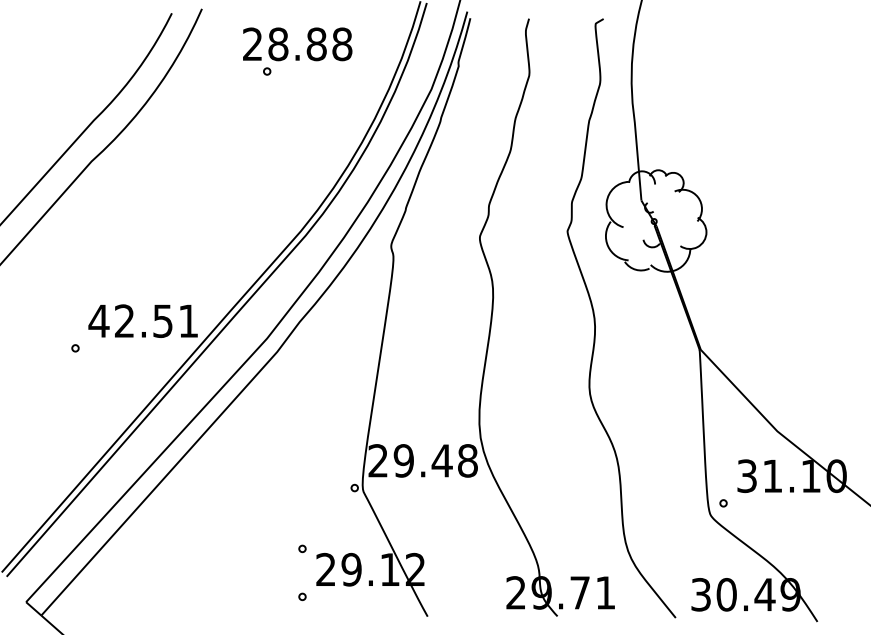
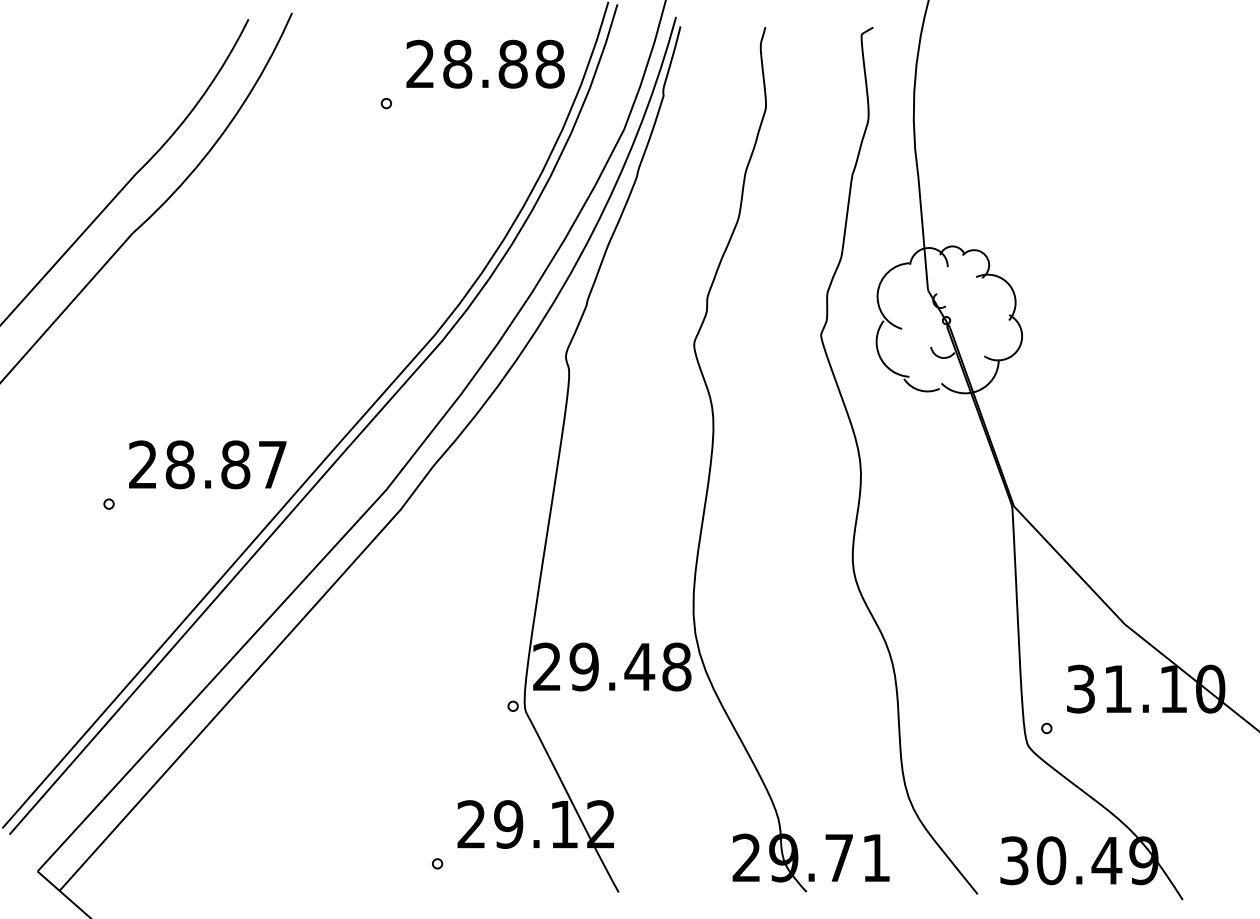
text: (297, 44) -> (485, 64), moved
text: (143, 321) -> (207, 465), 42.51 -> 28.87
part: (302, 548) -> (437, 793), removed

